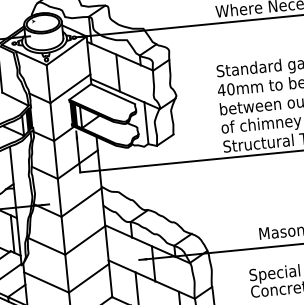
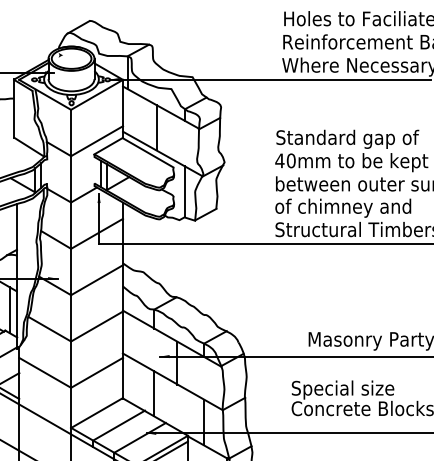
fill: (73, 113) -> (97, 171), removed
fill: (30, 119) -> (44, 173), removed

